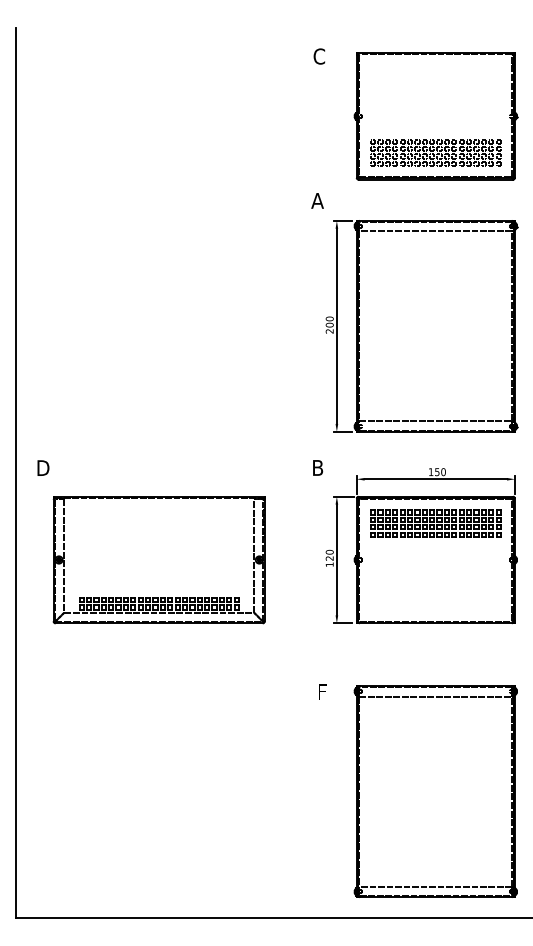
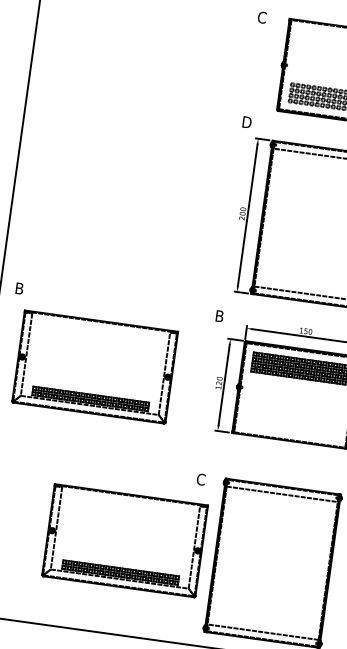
text: (317, 200) -> (246, 121), A -> D
text: (44, 468) -> (21, 289), D -> B
text: (323, 692) -> (201, 479), F -> C
part: (231, 789) -> (124, 541), added

